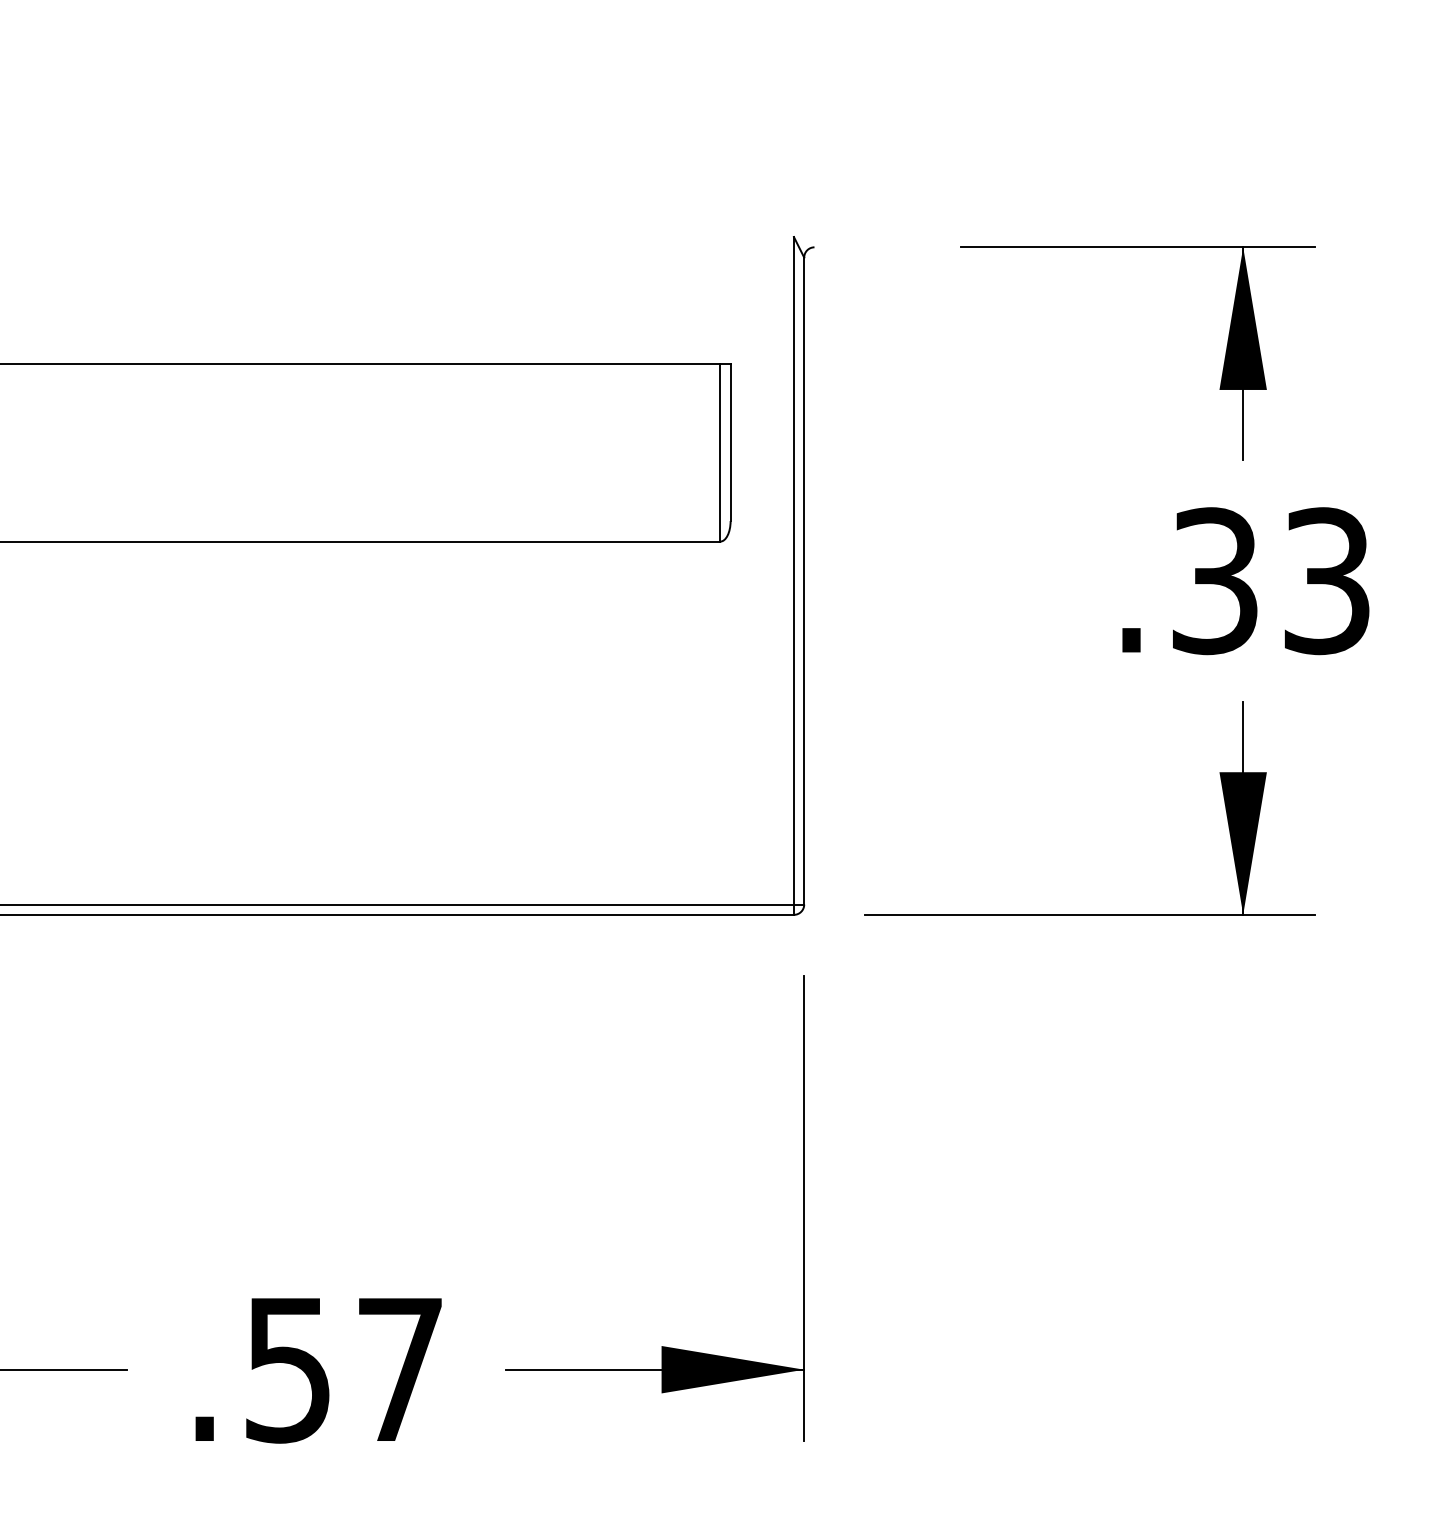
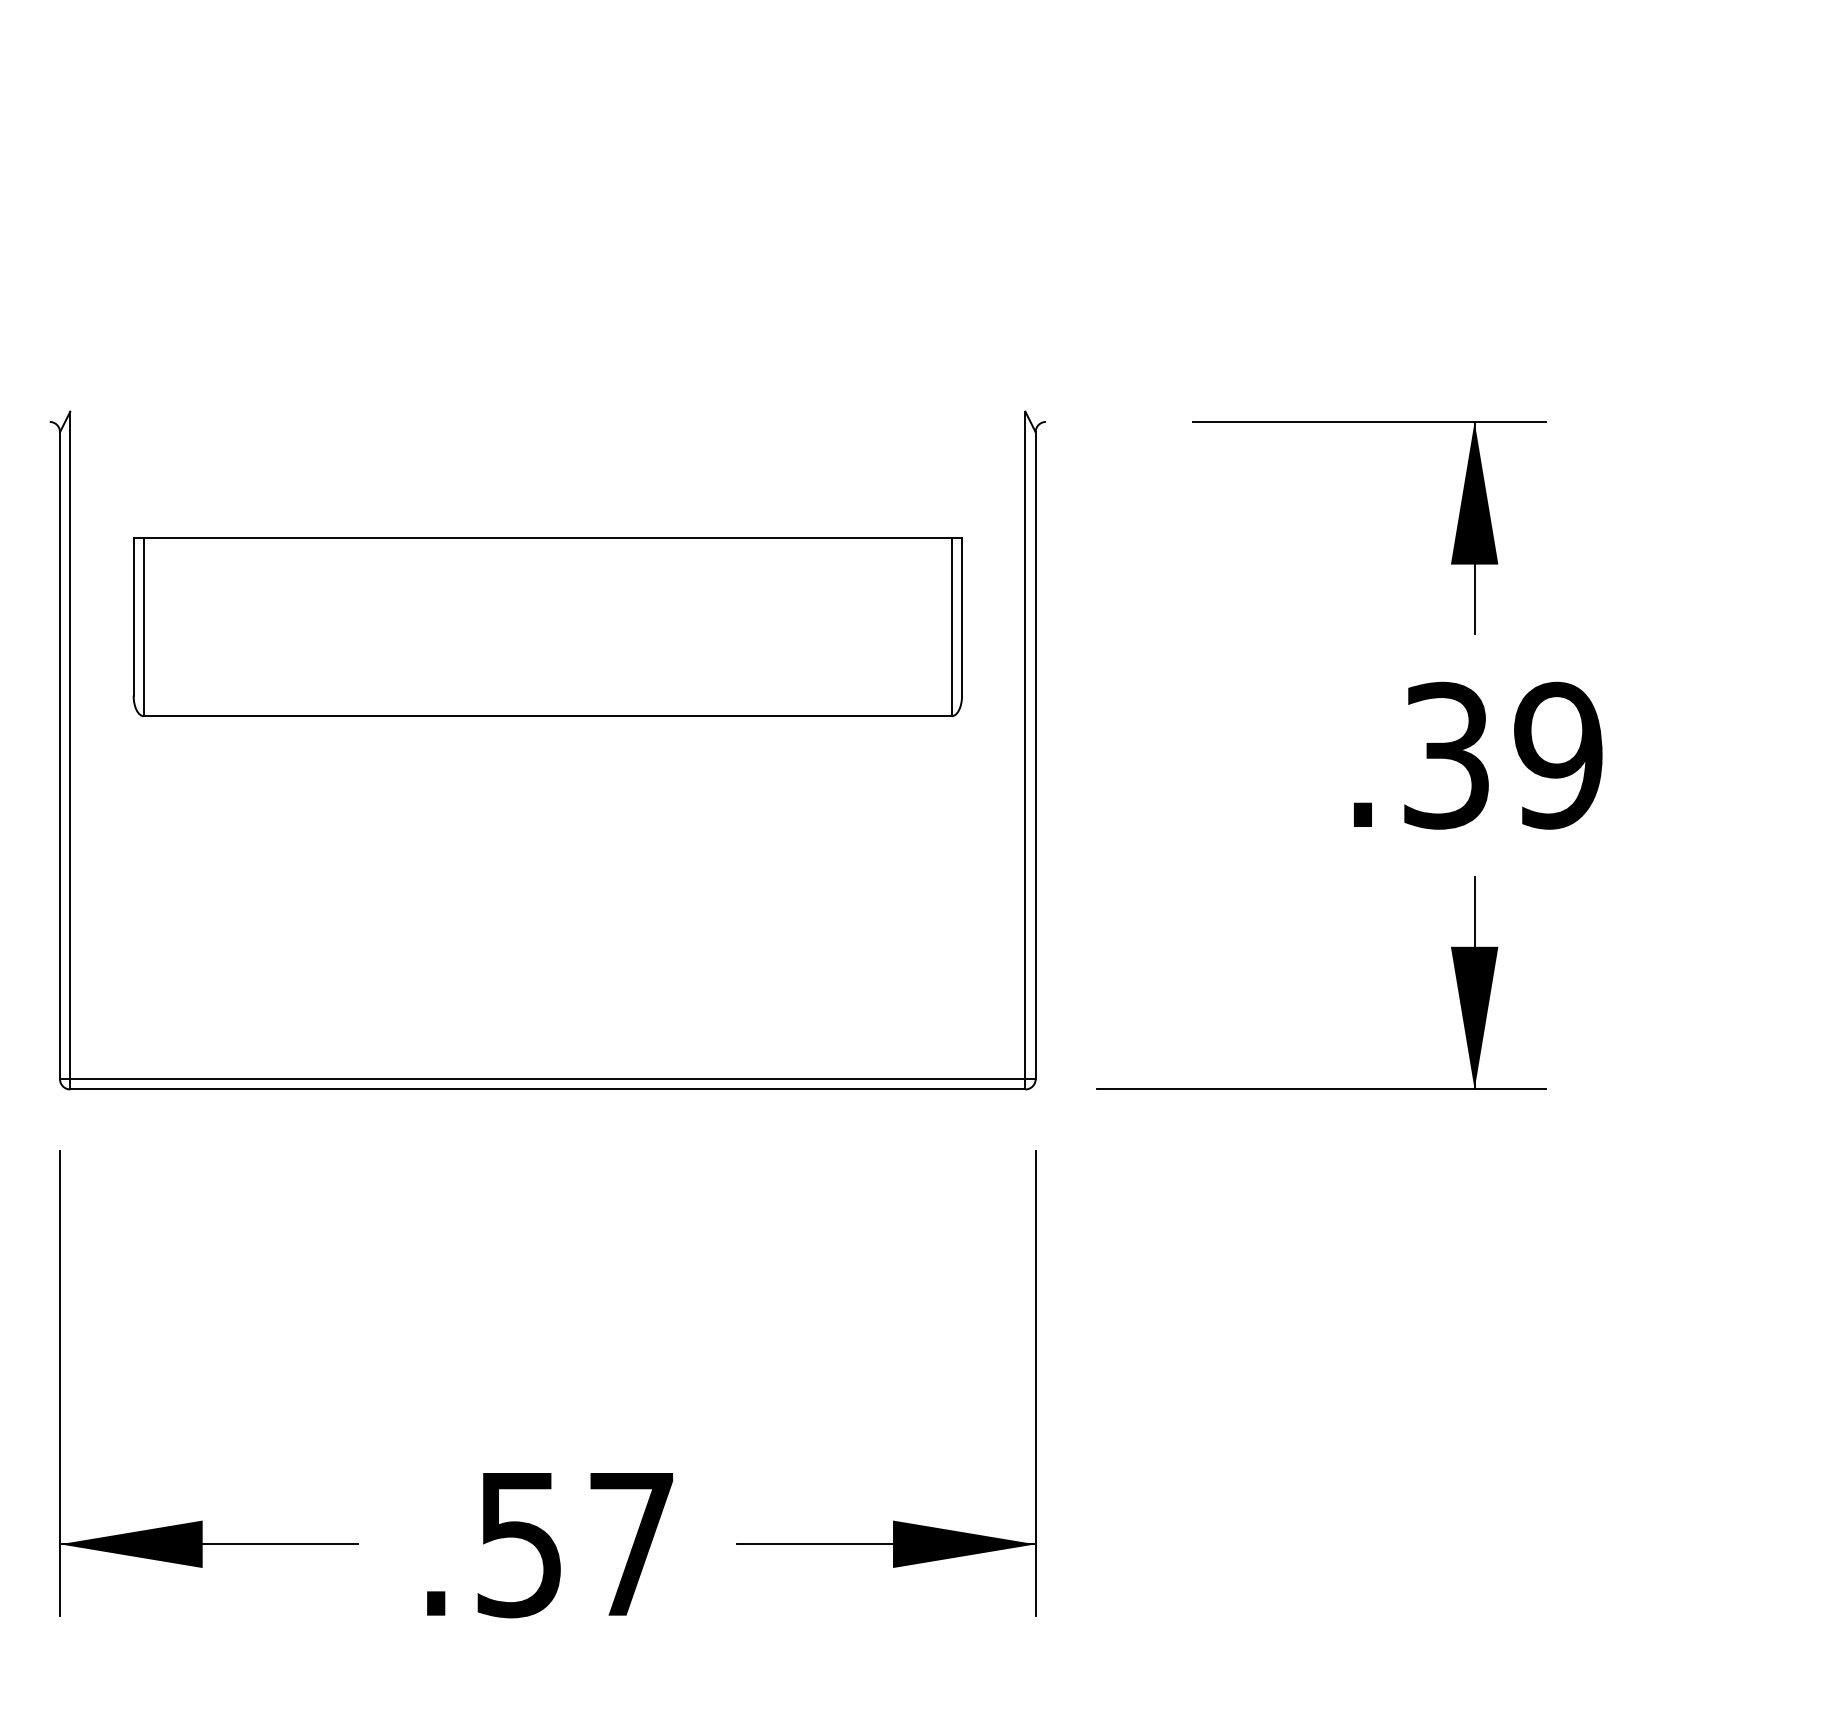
text: (1327, 580) -> (1558, 755), .33 -> .39

